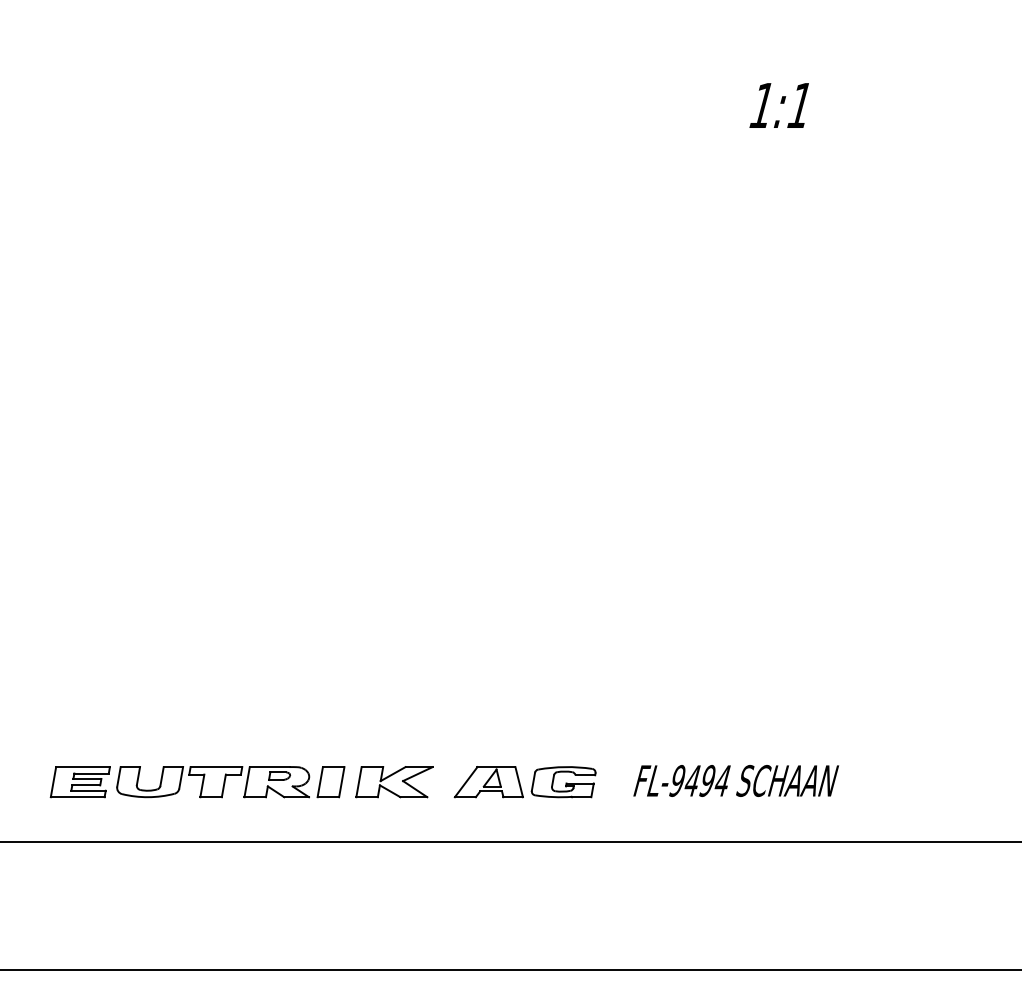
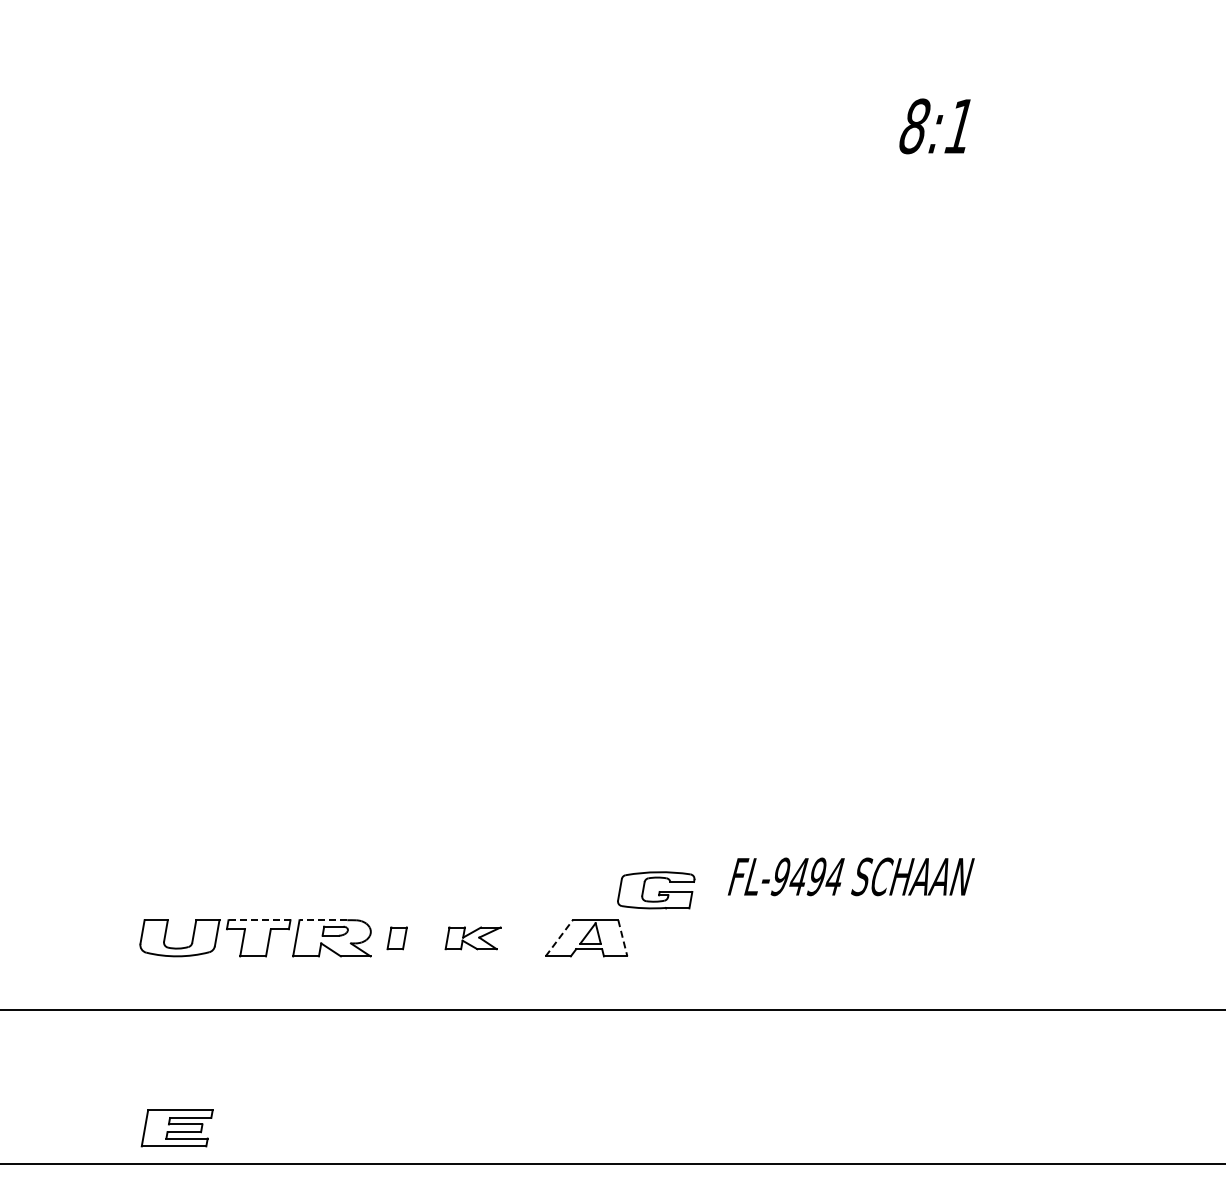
text: (762, 105) -> (914, 126), 1:1 -> 8:1
line: (216, 767) -> (259, 920), solid -> dashed
line: (269, 767) -> (323, 920), solid -> dashed
text: (735, 780) -> (850, 876), moved
part: (79, 782) -> (176, 1128), moved
part: (331, 782) -> (397, 938), size x0.6
part: (393, 782) -> (472, 938), size x0.6
line: (466, 782) -> (559, 938), solid -> dashed
line: (518, 782) -> (622, 938), solid -> dashed
part: (563, 782) -> (656, 890), moved

